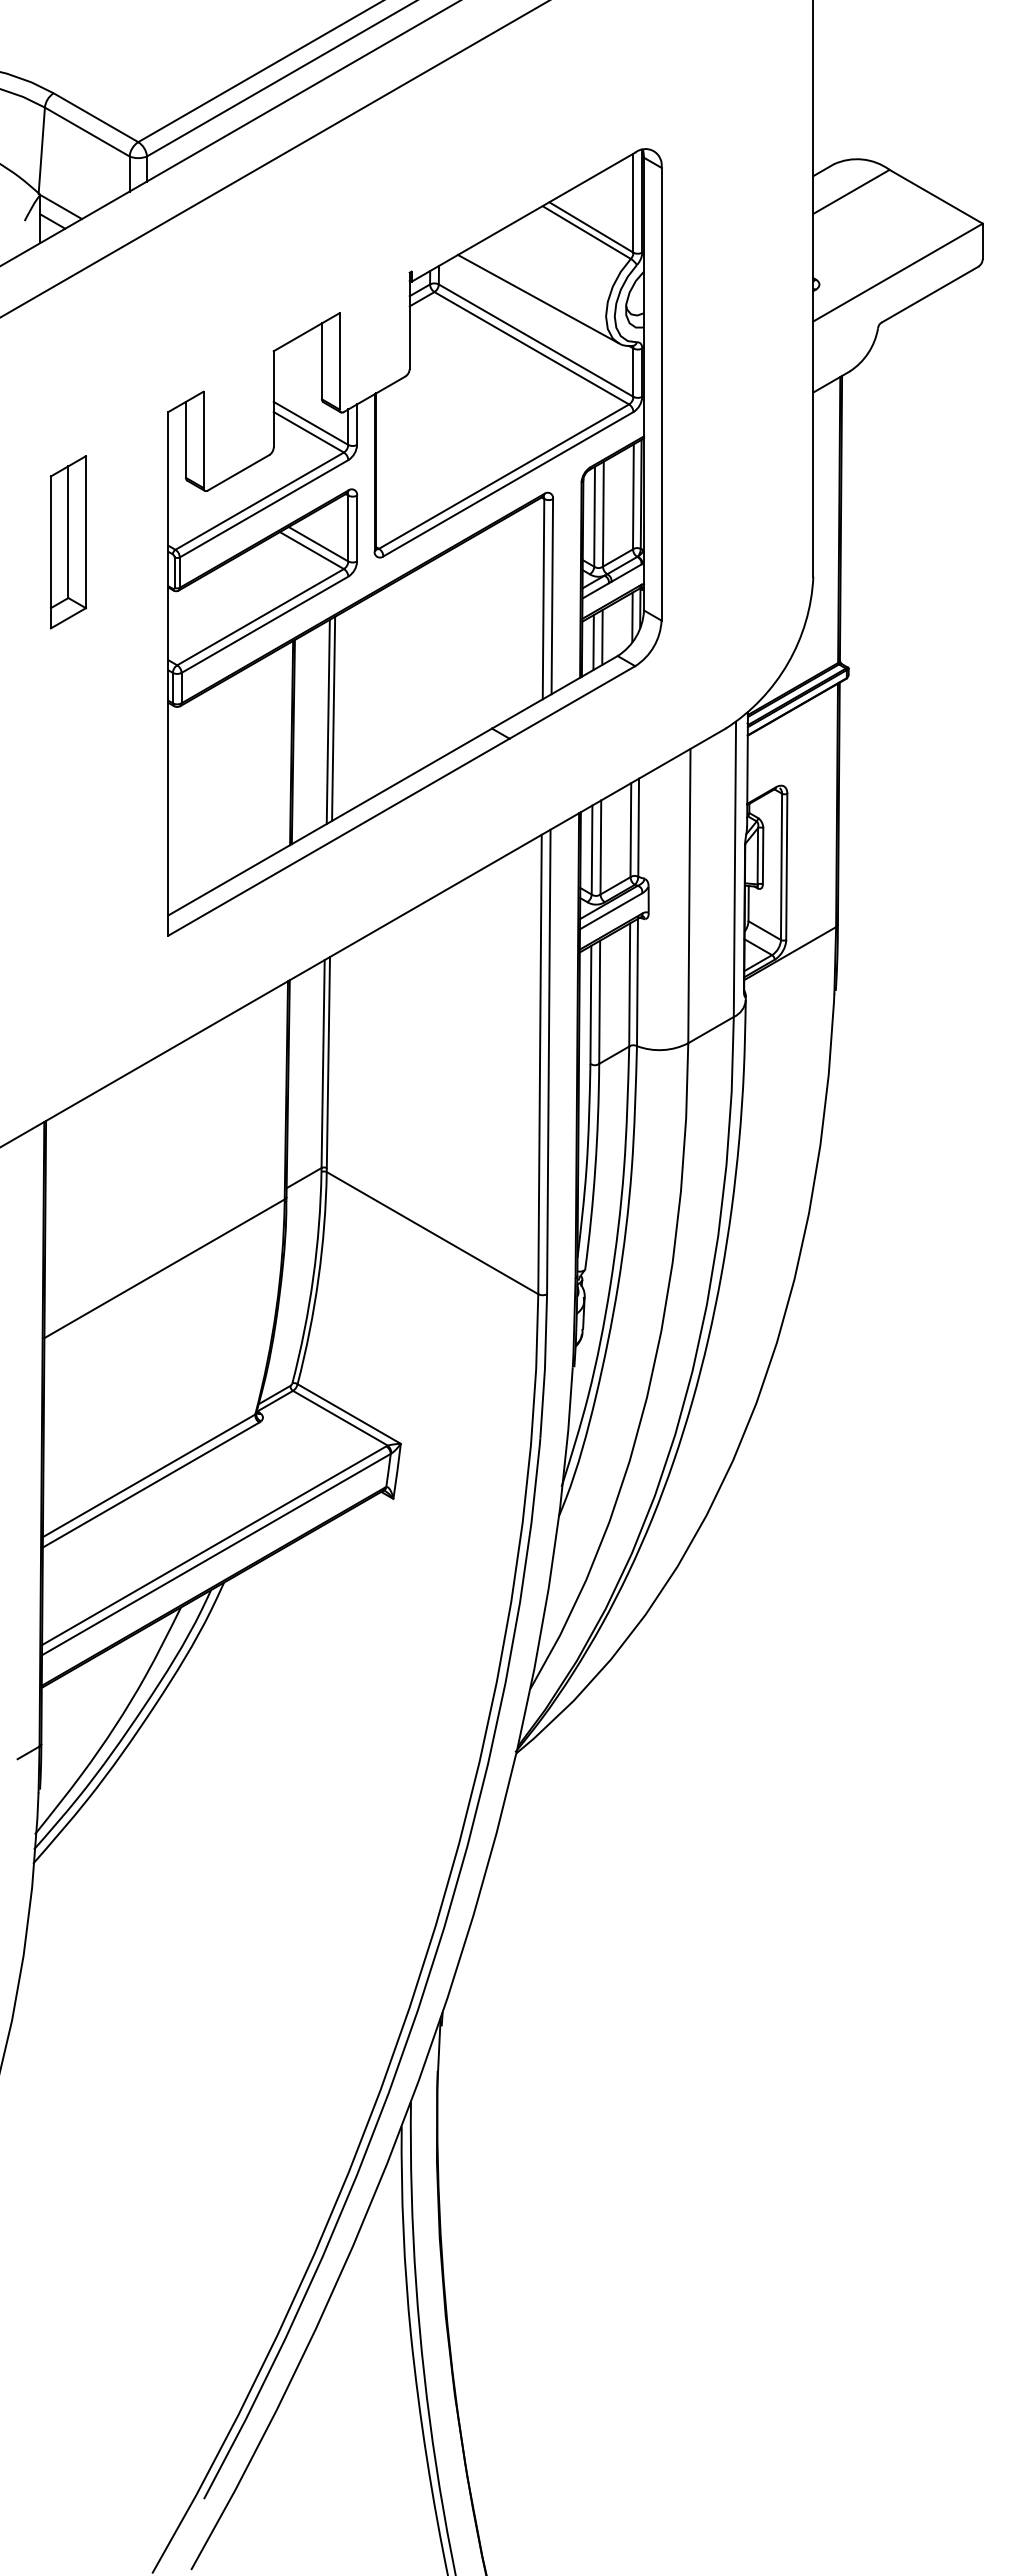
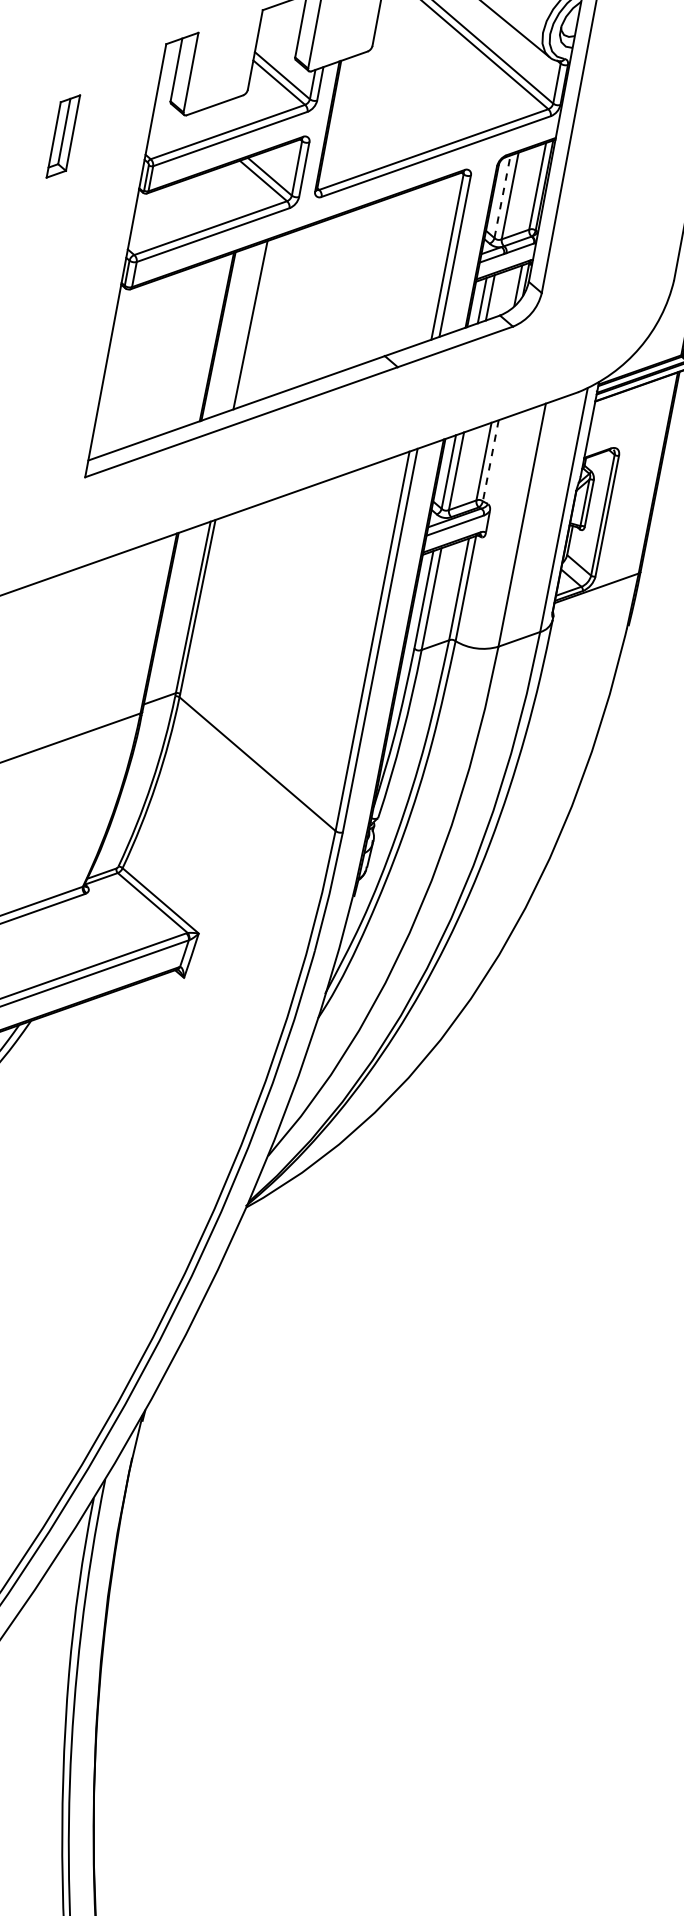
line: (594, 516) -> (502, 196), solid -> dashed
part: (68, 542) -> (63, 136), size x0.6
line: (333, 718) -> (255, 323), removed
line: (638, 828) -> (490, 461), solid -> dashed

